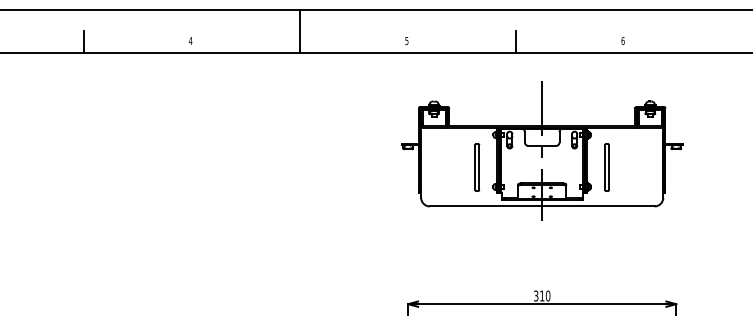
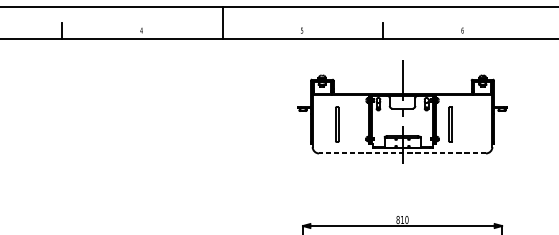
part: (477, 167) -> (337, 124), moved
line: (541, 206) -> (401, 153), solid -> dashed
text: (536, 295) -> (398, 219), 310 -> 810

